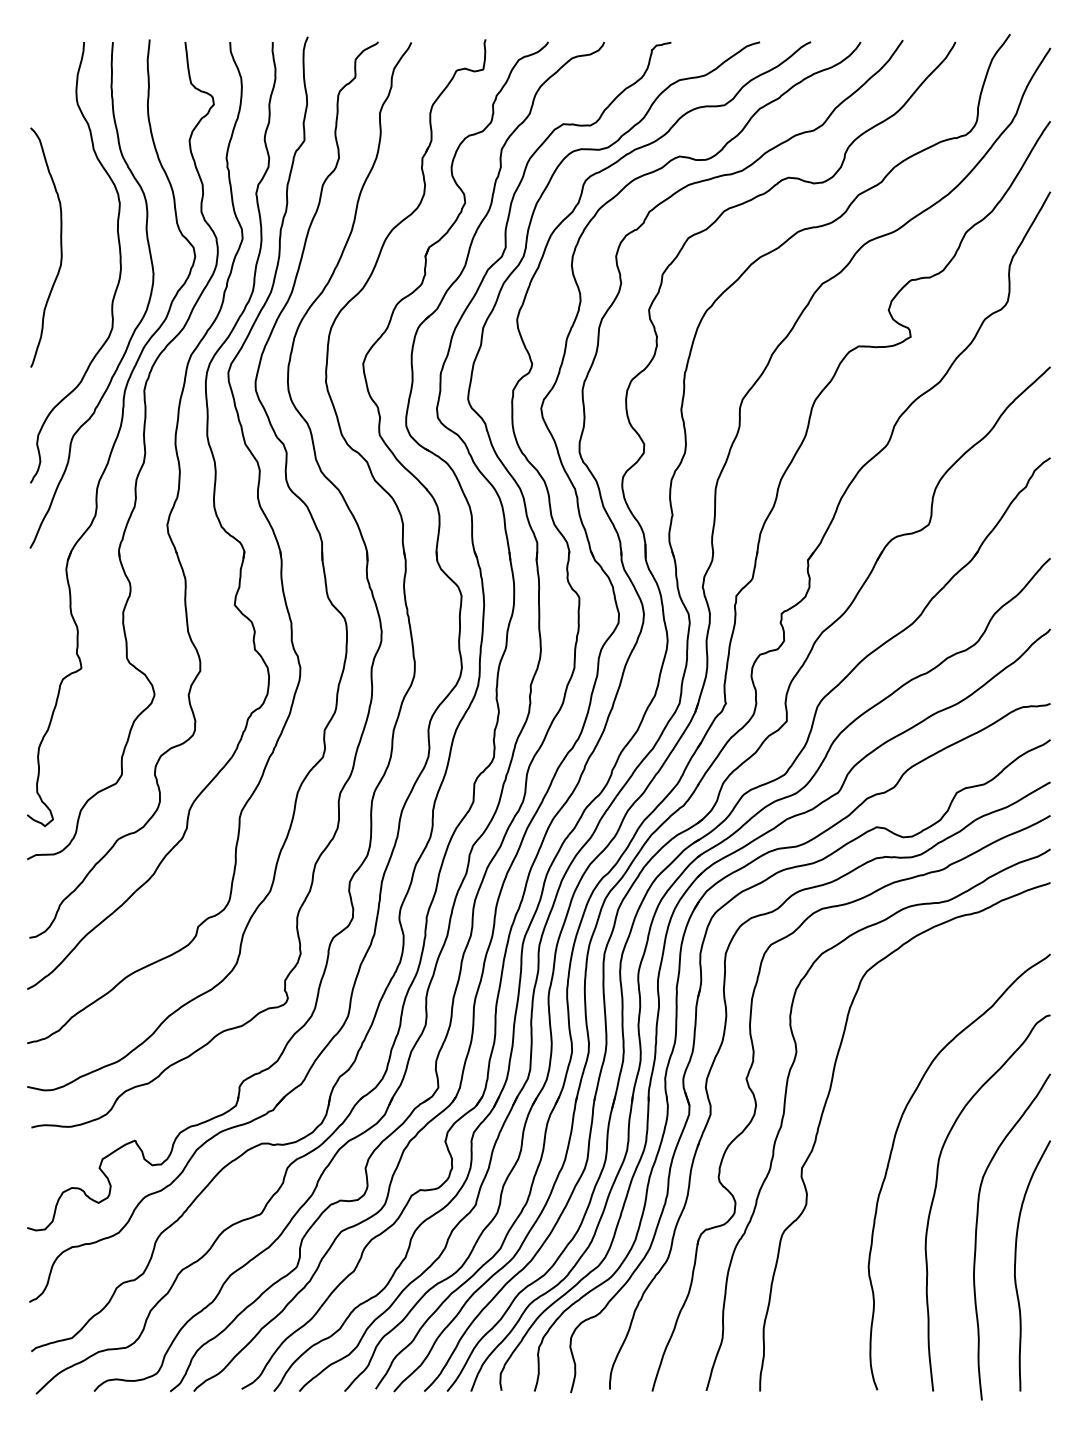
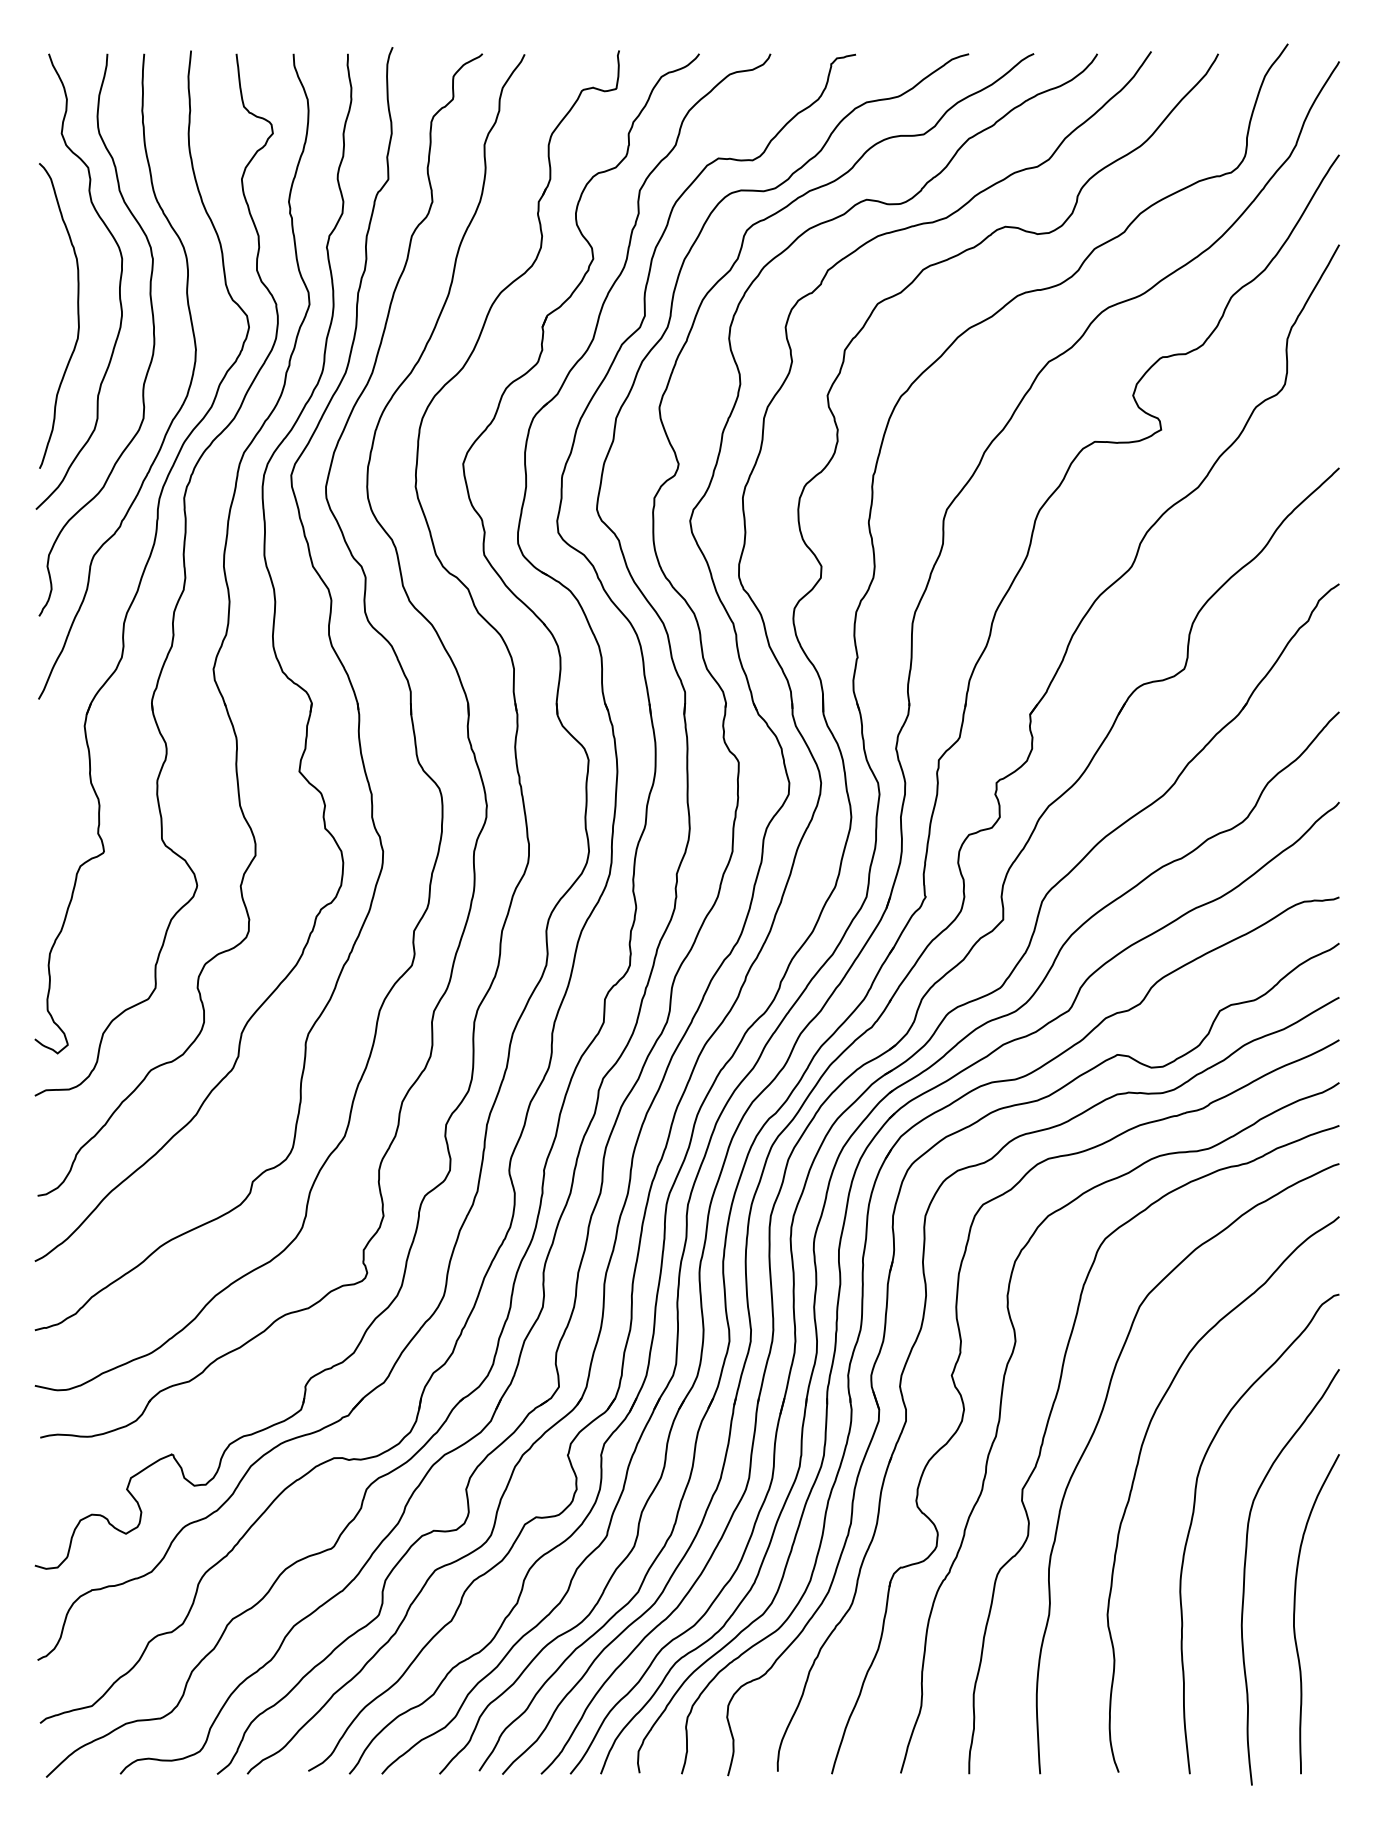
curve: (93, 220) -> (119, 281), added
curve: (859, 1122) -> (1095, 1431), added

